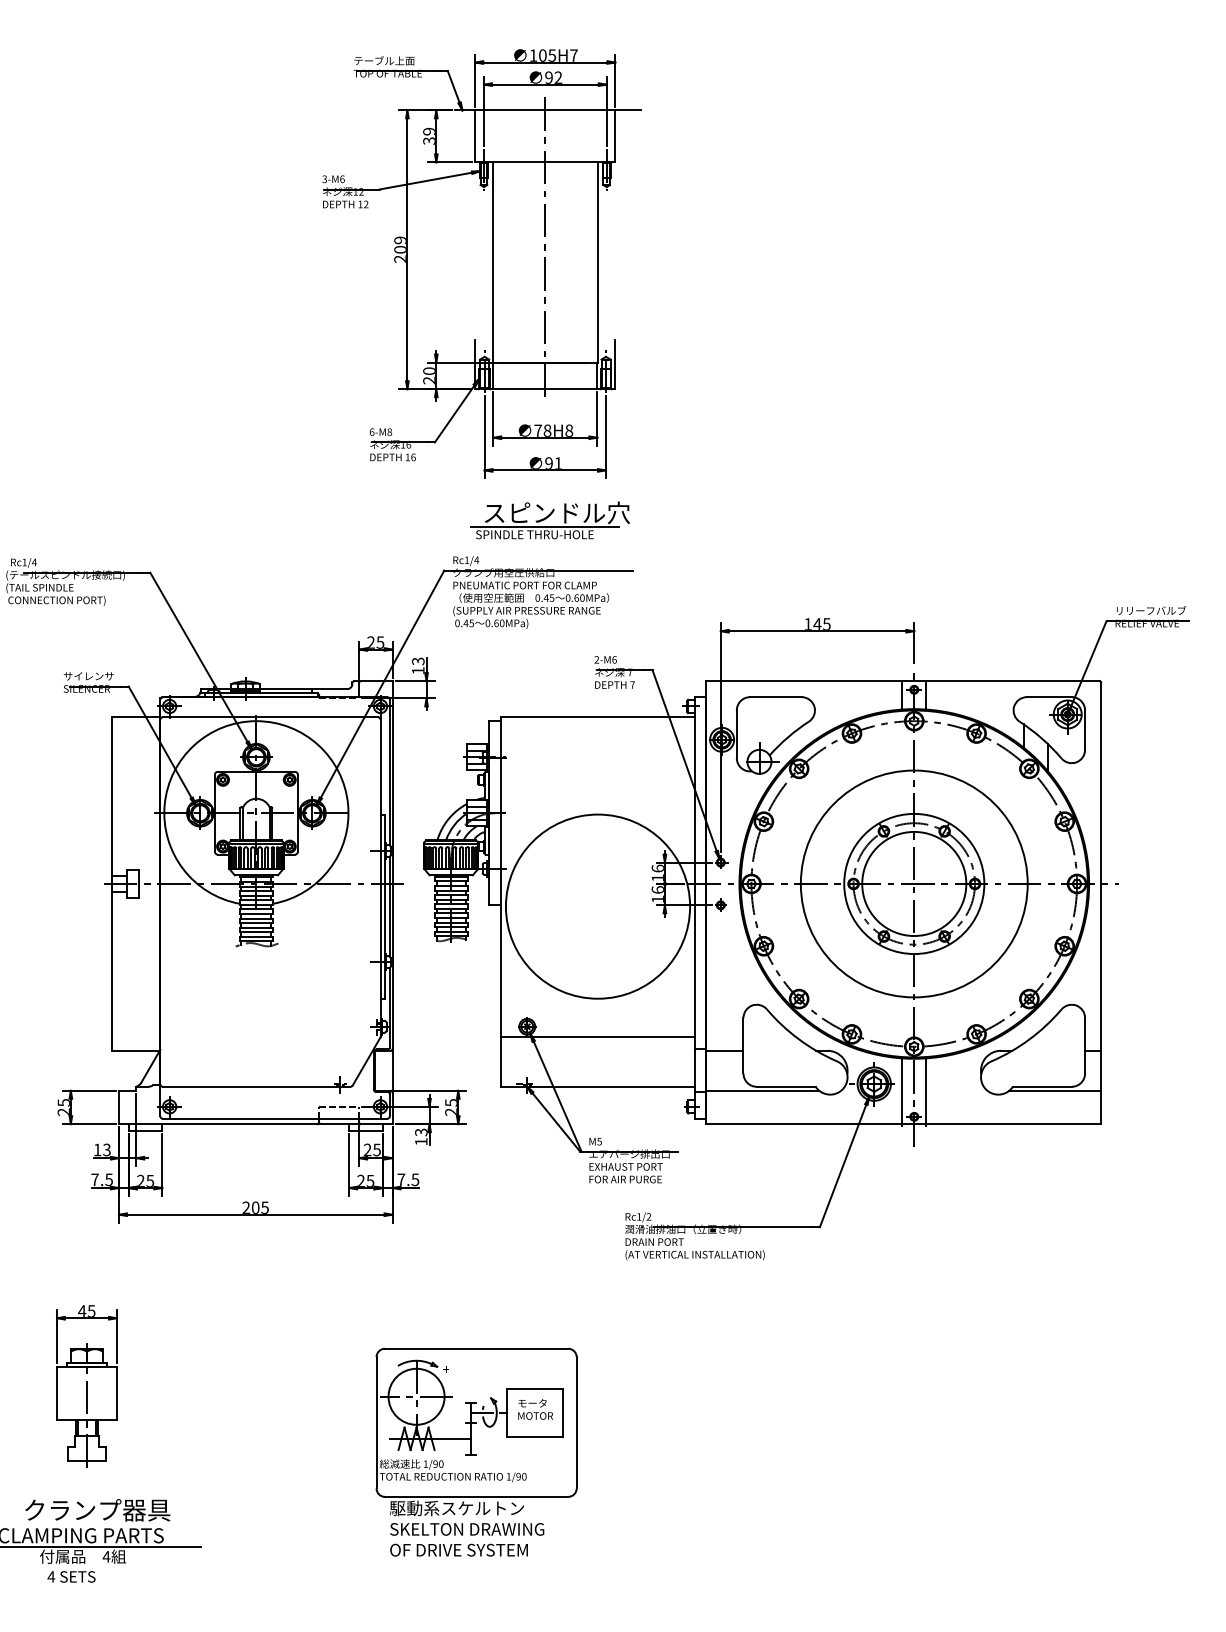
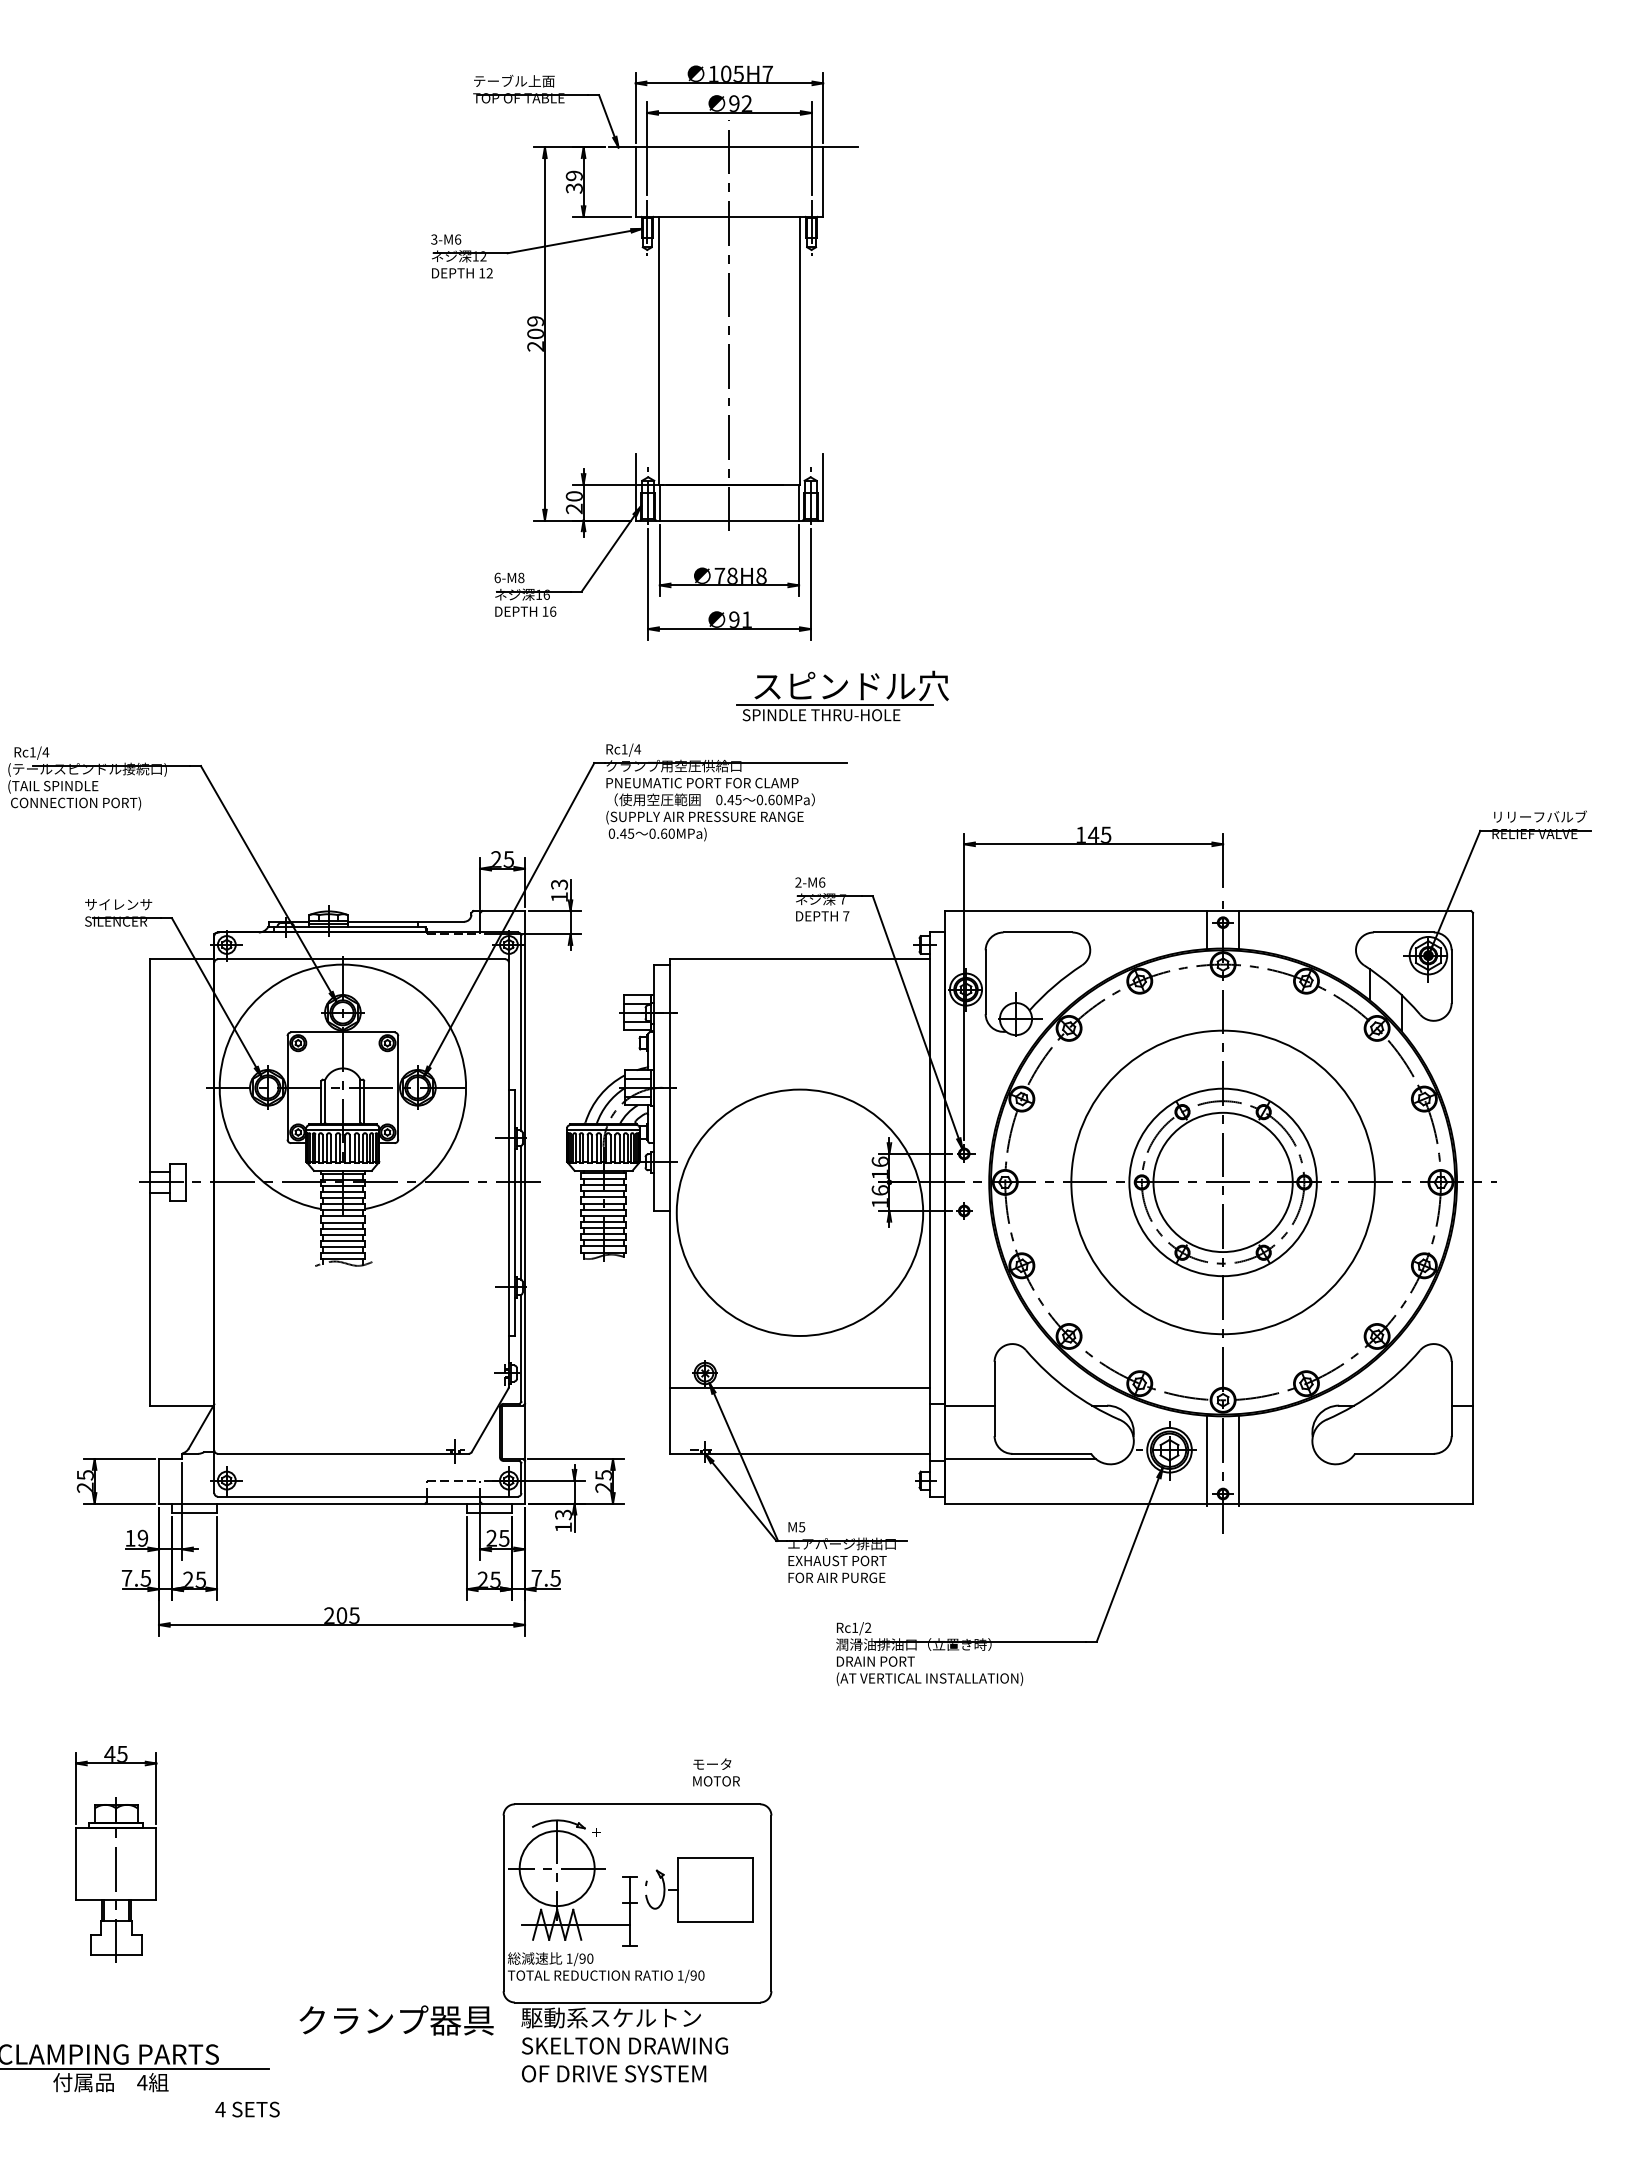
part: (550, 520) -> (842, 695), moved
line: (1055, 1091) -> (1411, 1459), removed
text: (106, 1150) -> (142, 1538), 13 -> 19
text: (535, 1409) -> (716, 1772), moved
line: (481, 1413) -> (644, 1890), removed
text: (97, 1510) -> (396, 2020), moved
text: (71, 1576) -> (247, 2109), moved

